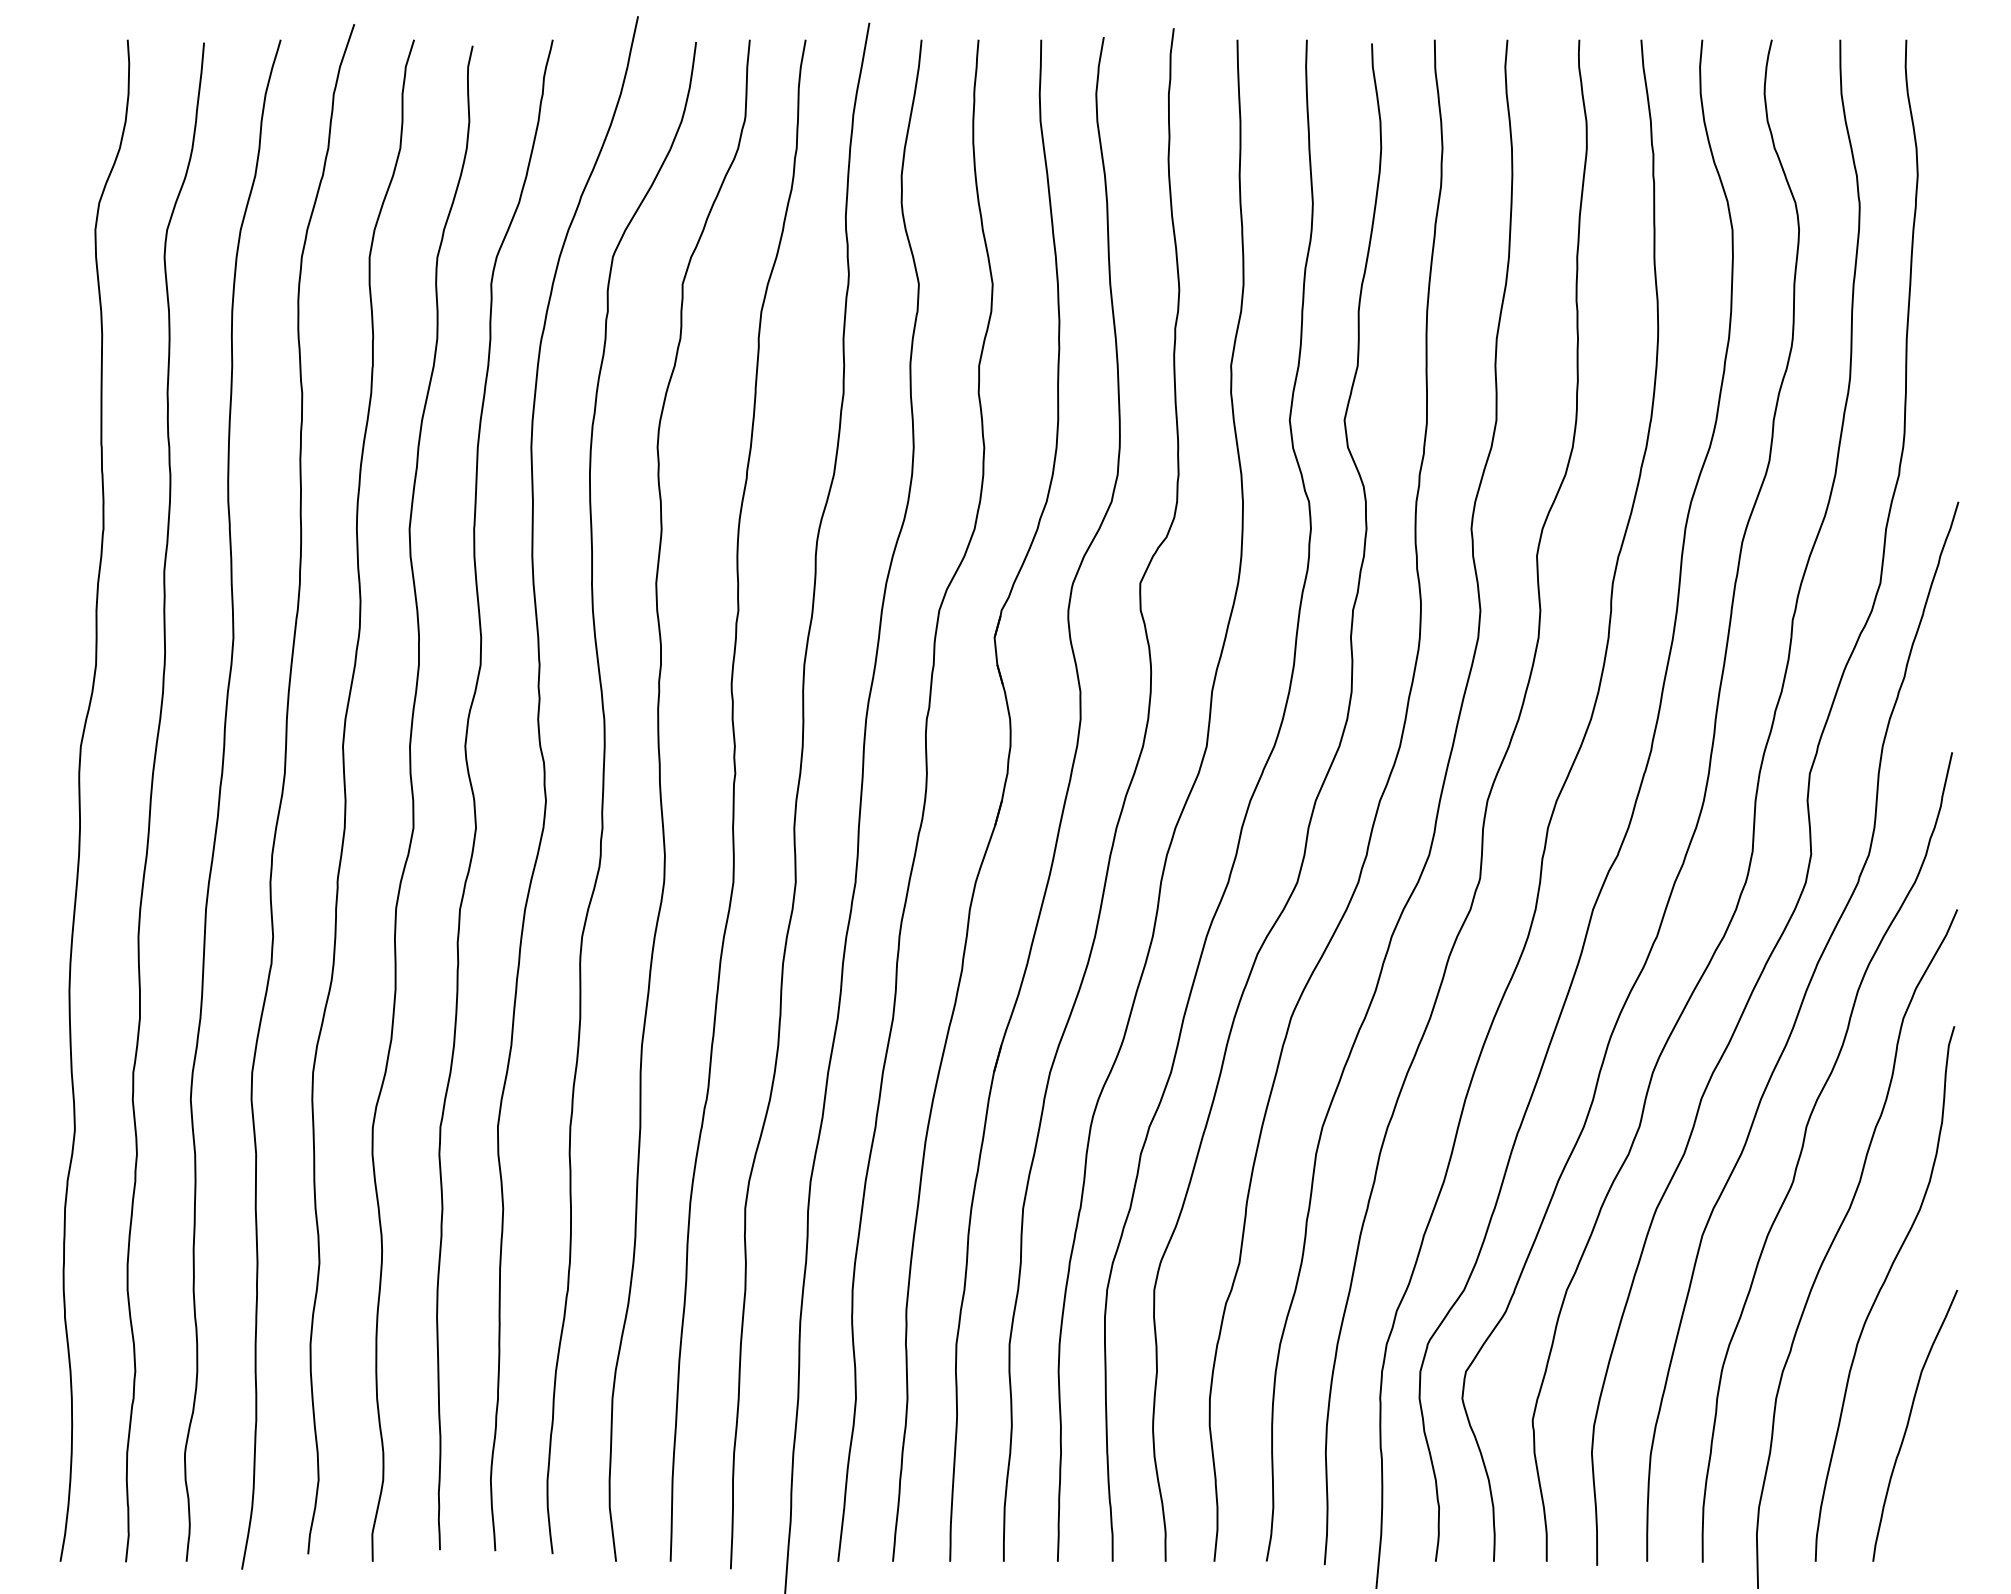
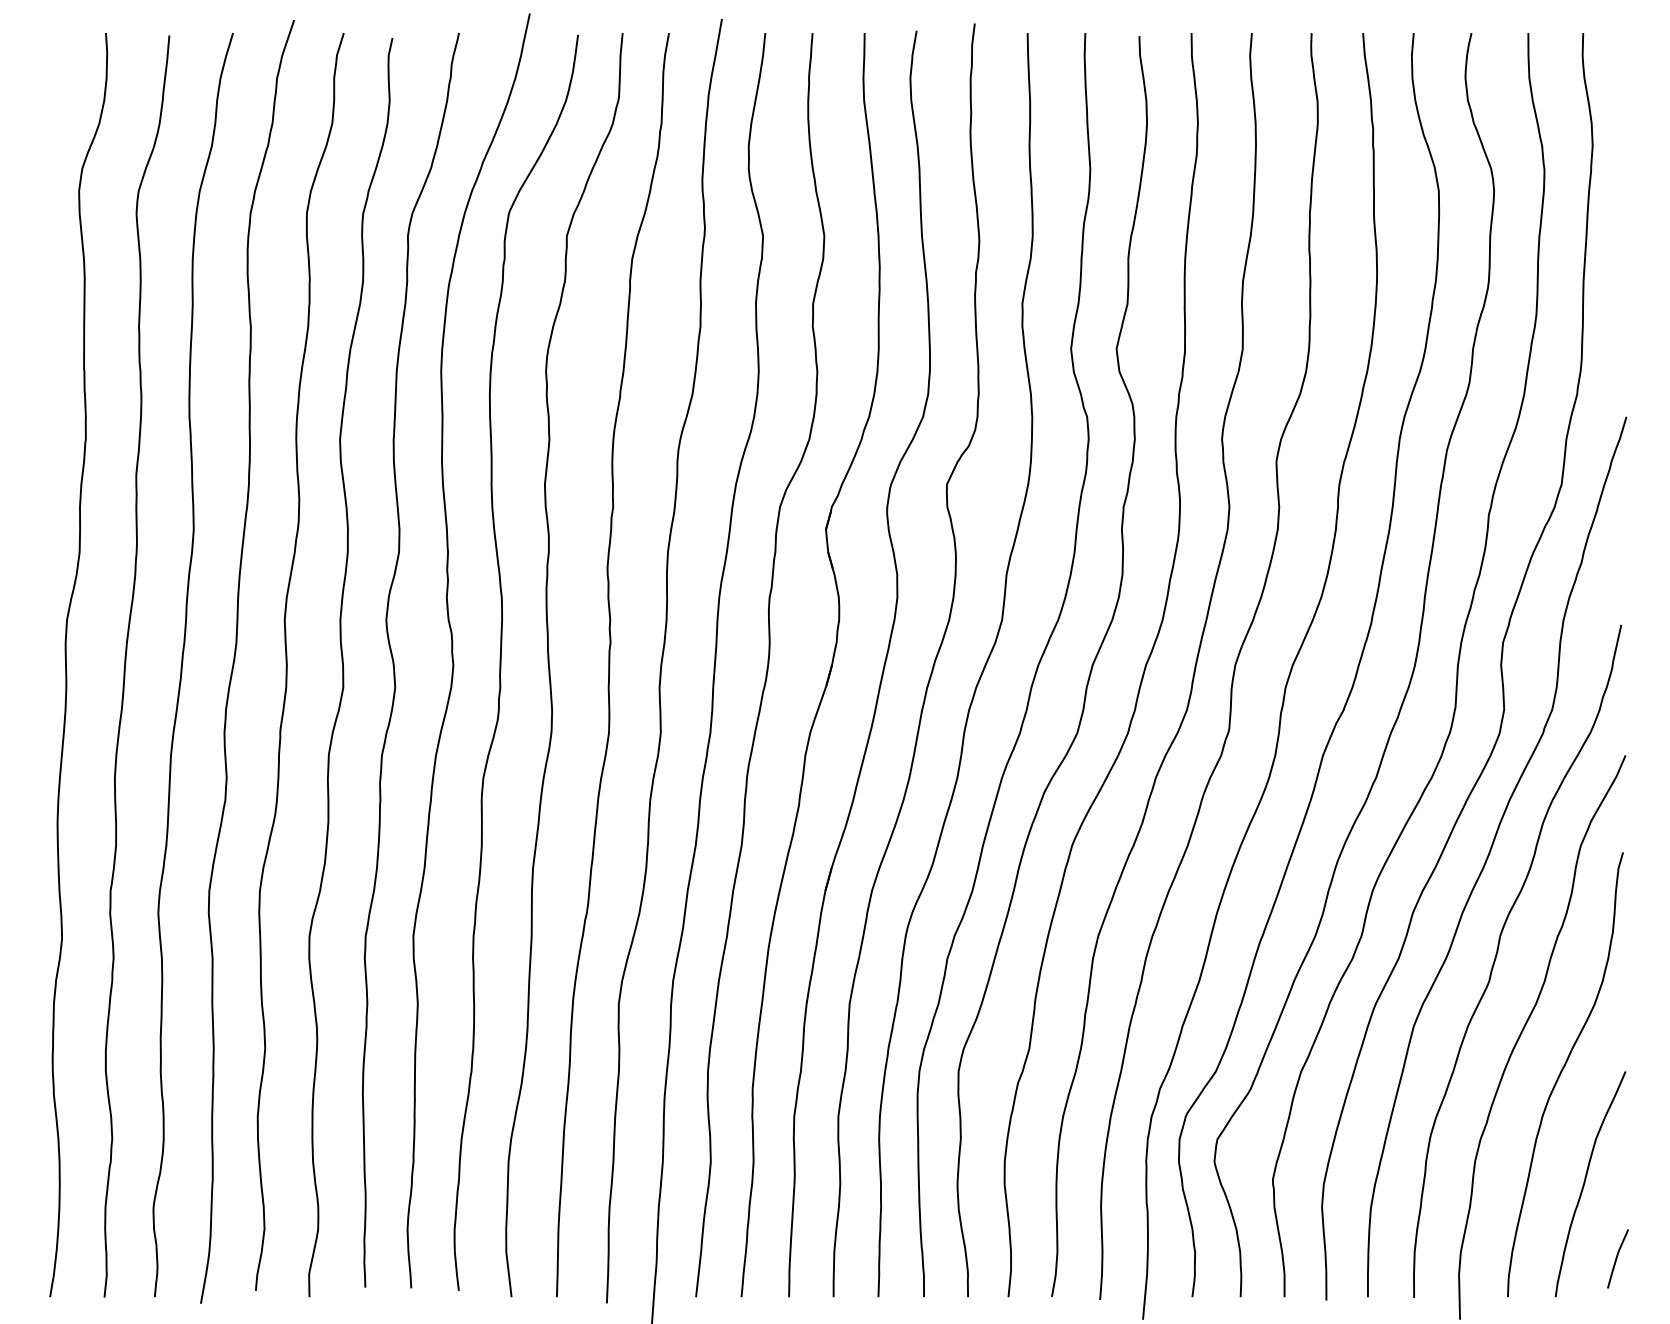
line: (1947, 1515) -> (1617, 1258), added

